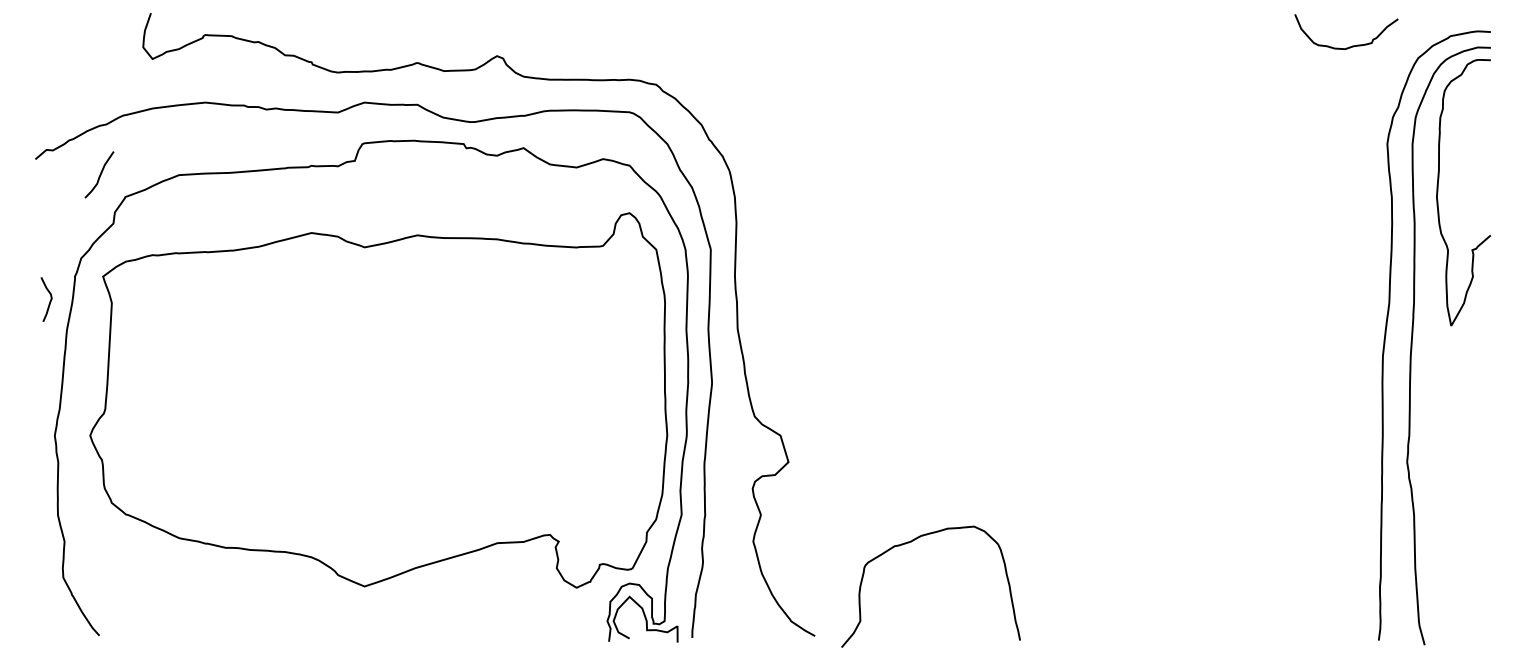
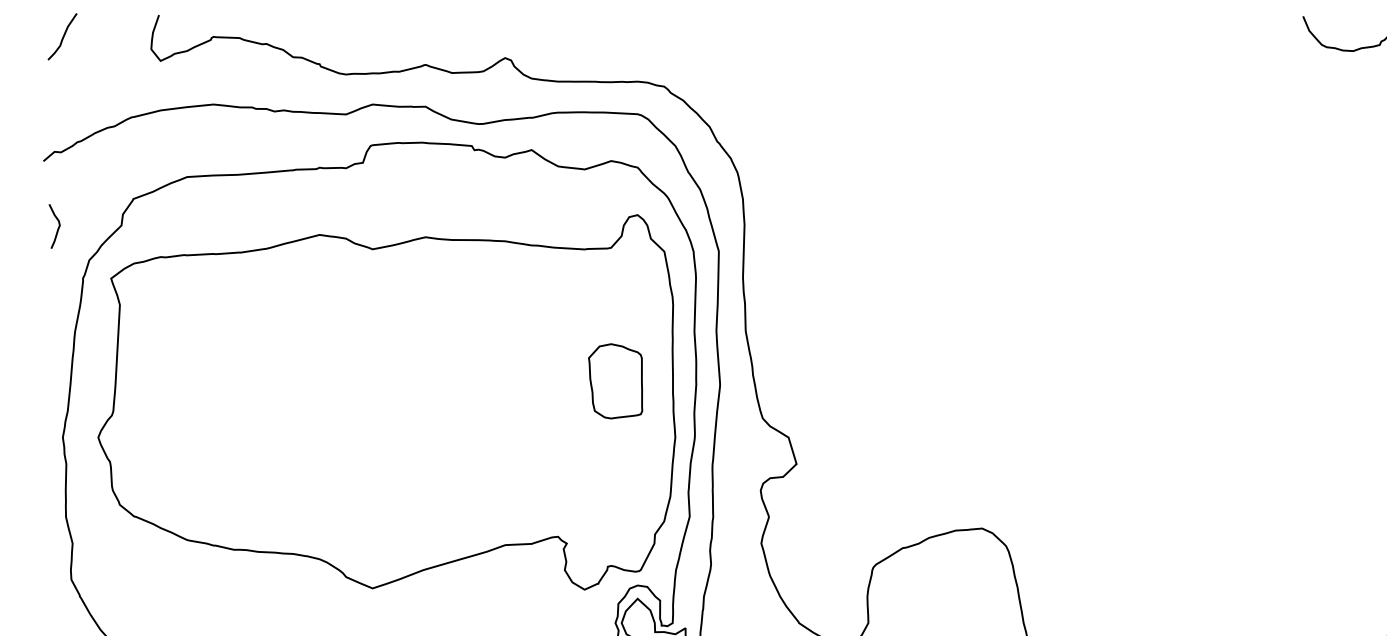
curve: (99, 174) -> (62, 36), moved
curve: (49, 301) -> (57, 228), moved
part: (607, 379) -> (615, 381), added

